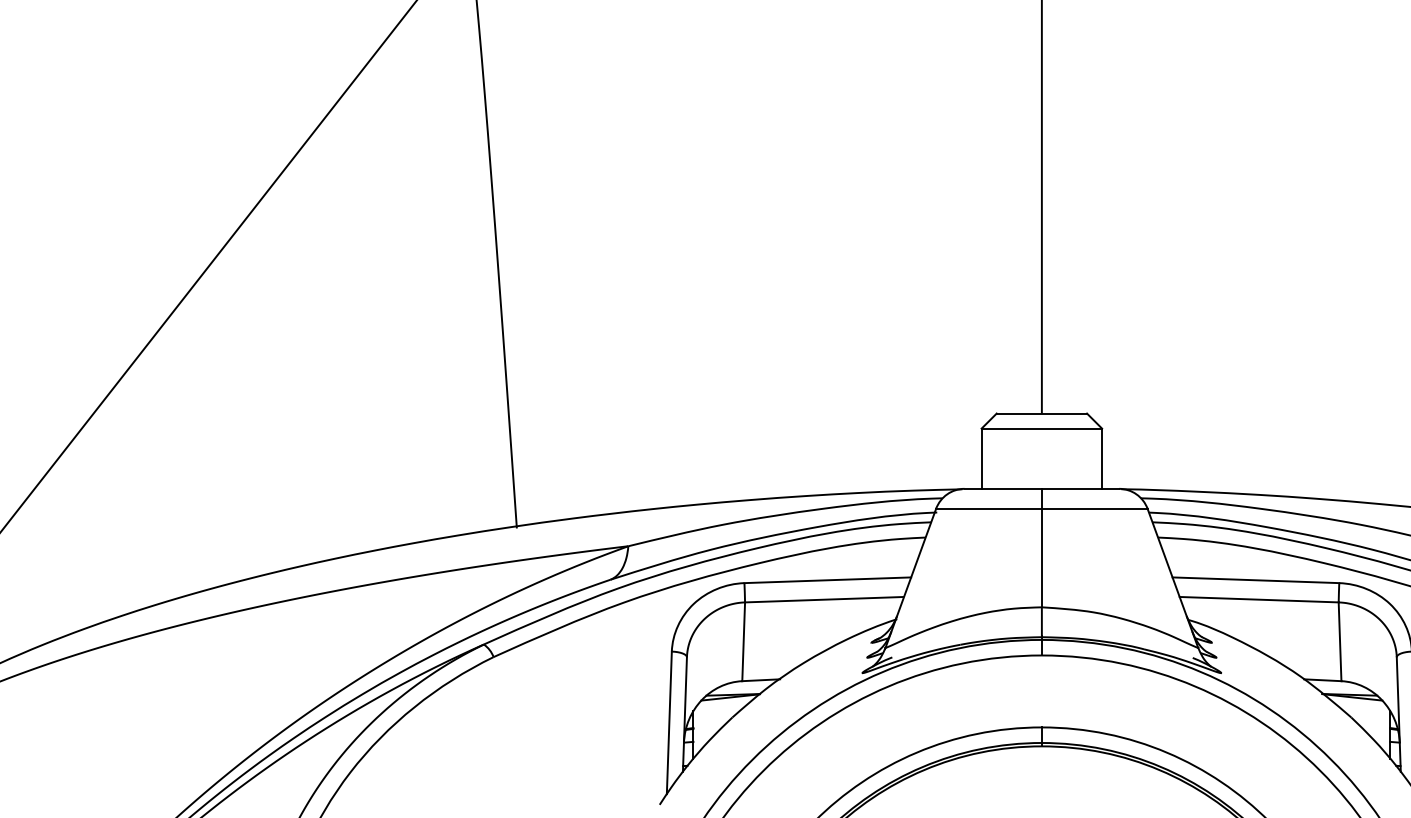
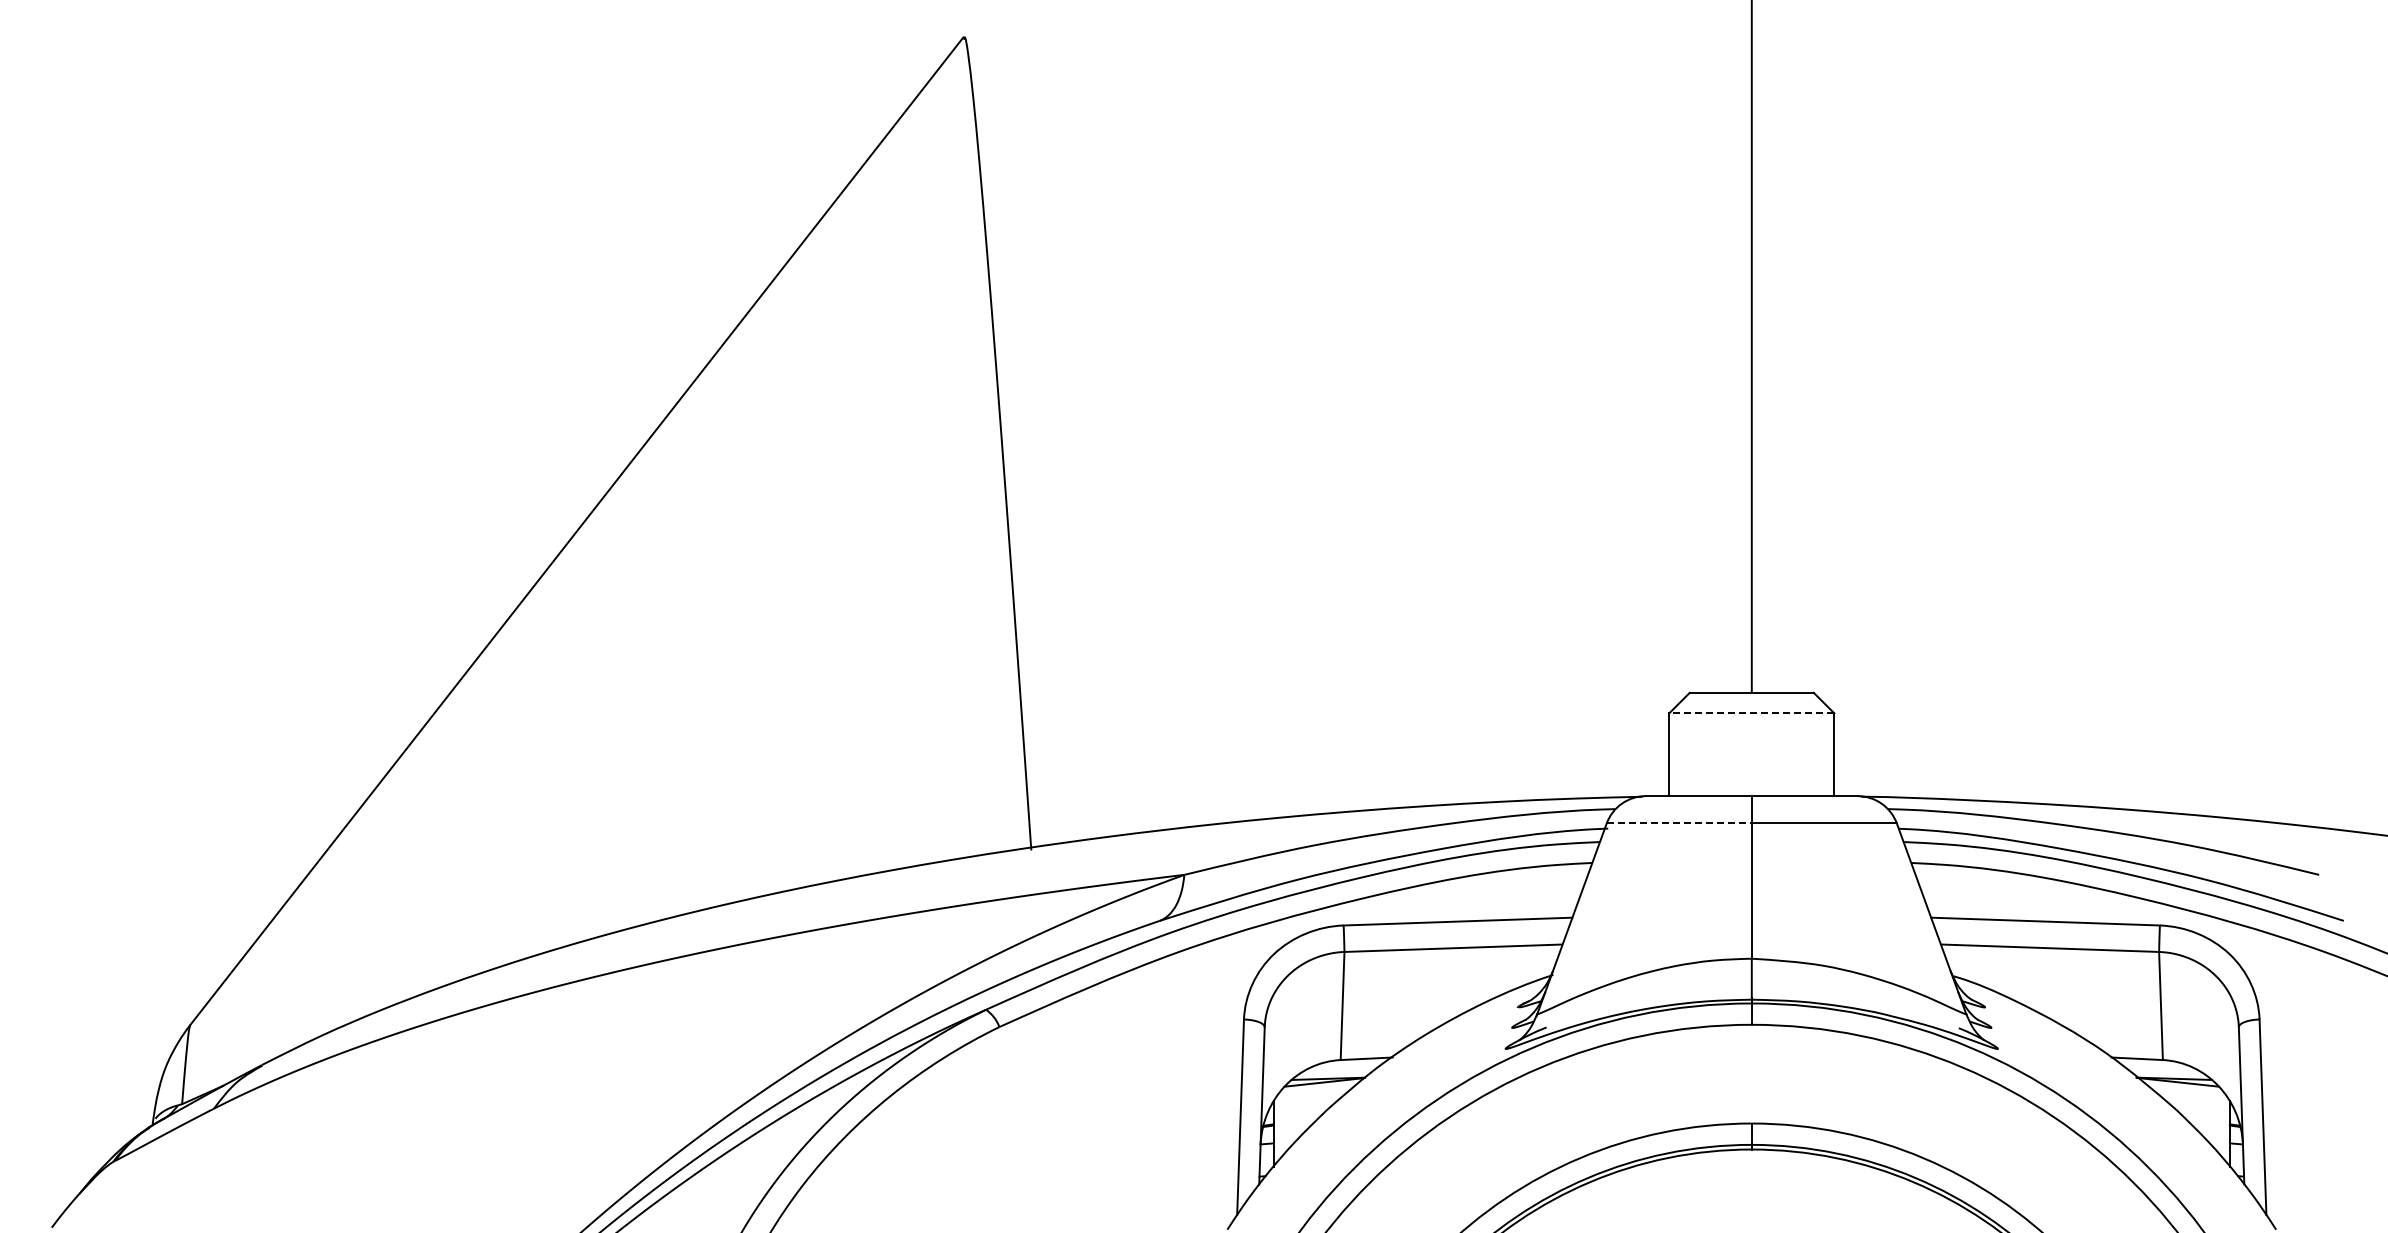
line: (1041, 428) -> (1751, 713), solid -> dashed
line: (989, 508) -> (1679, 823), solid -> dashed

